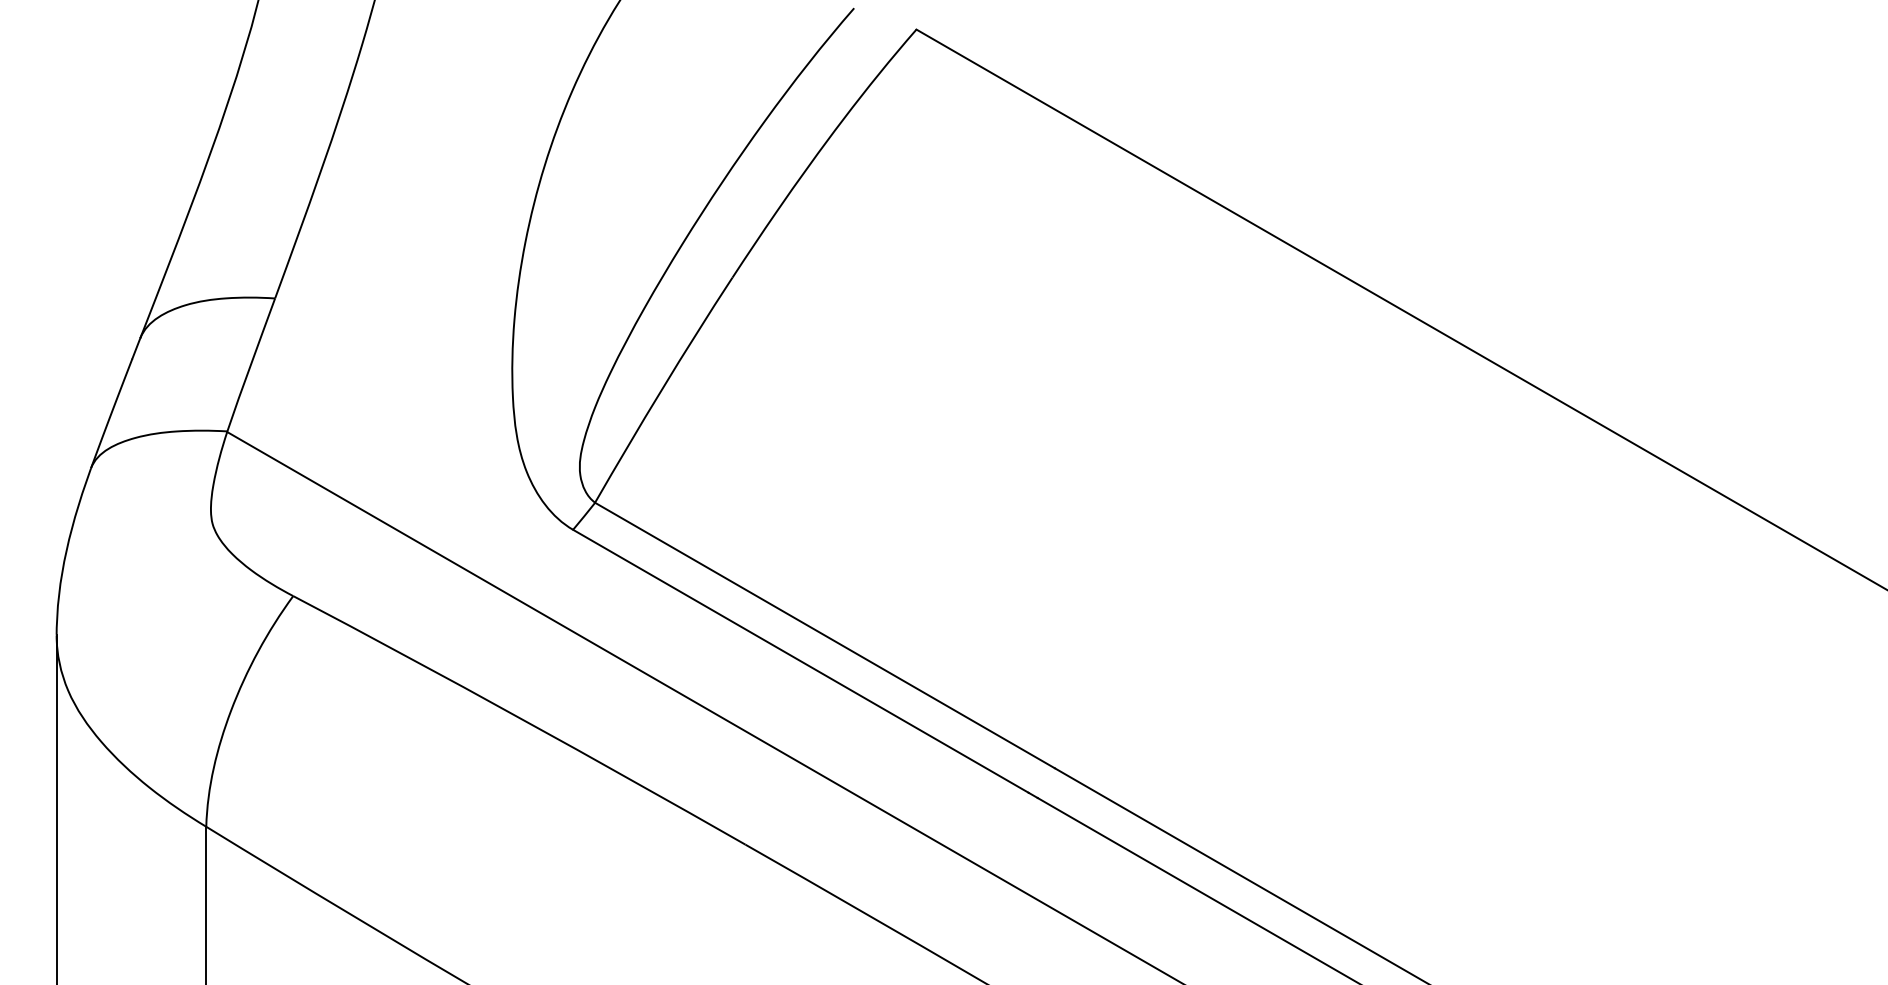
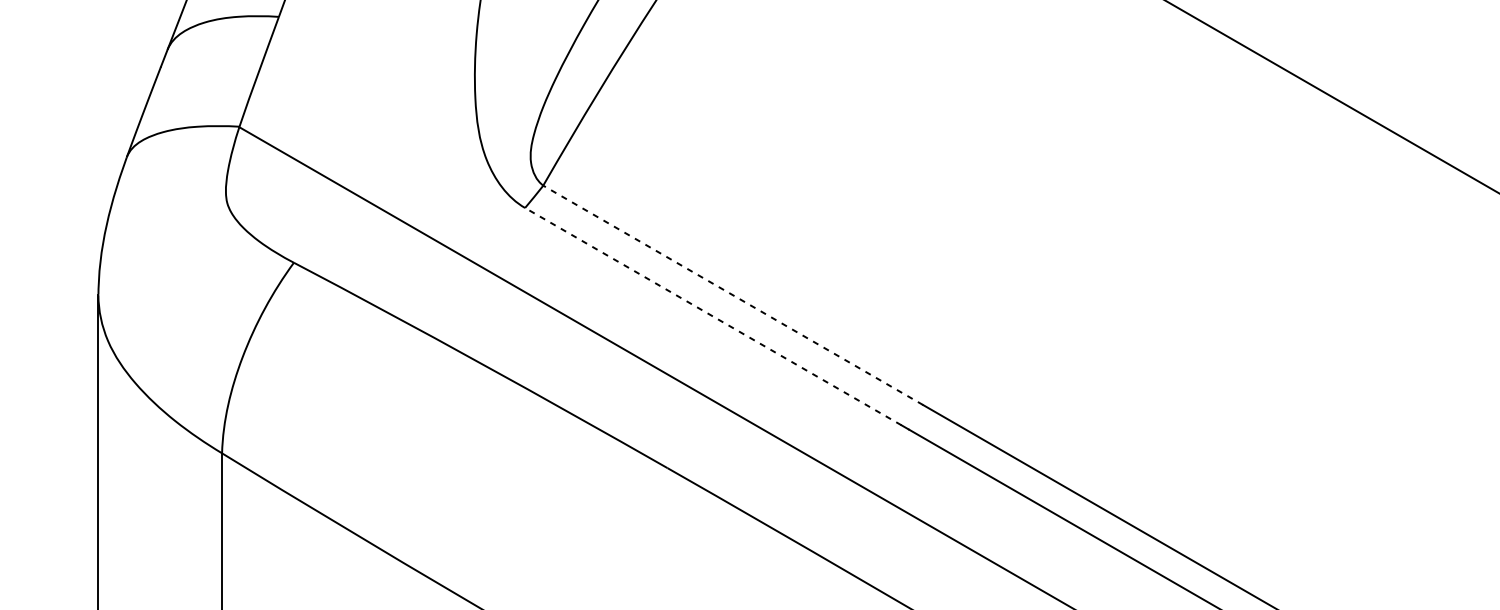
line: (824, 635) -> (732, 295), solid -> dashed
line: (800, 661) -> (712, 316), solid -> dashed

